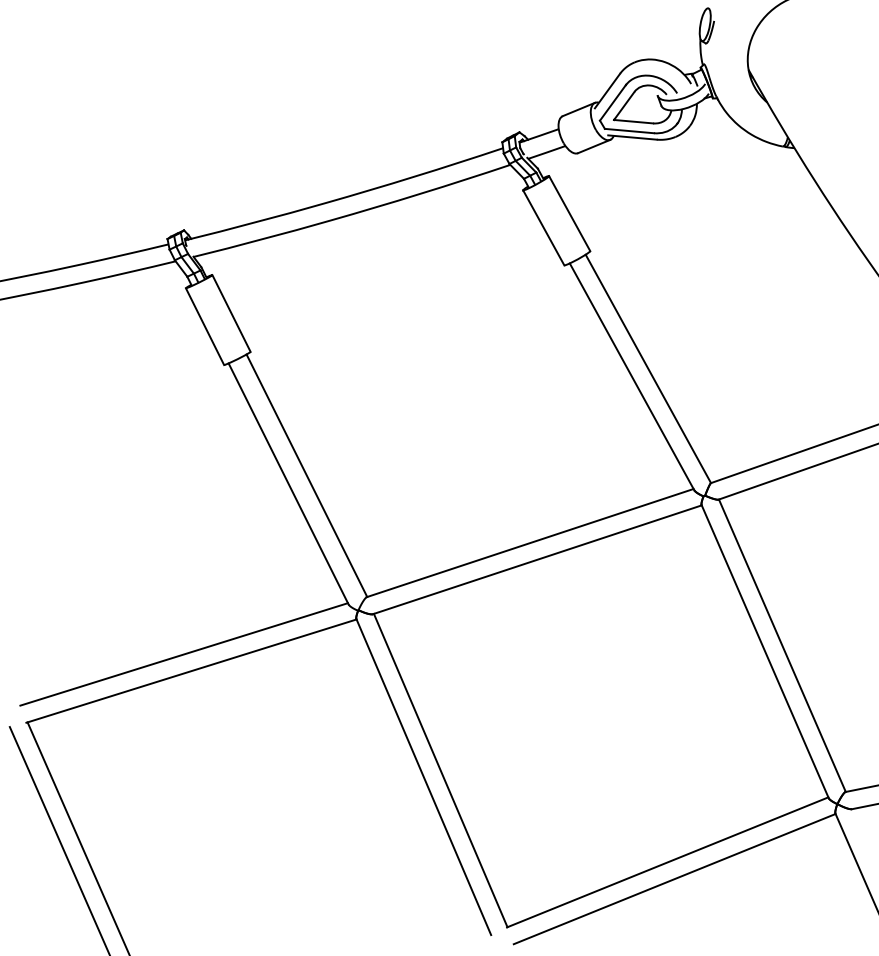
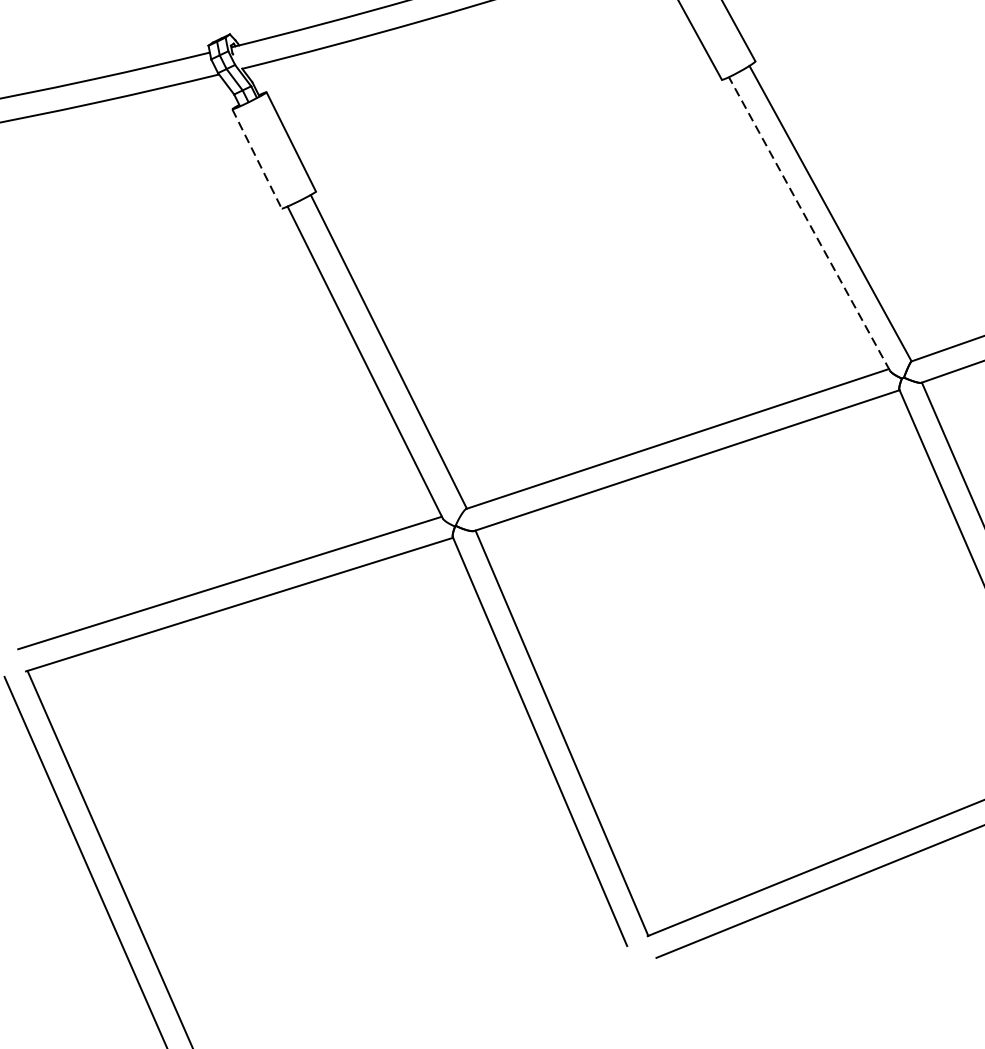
line: (205, 326) -> (257, 158), solid -> dashed
line: (631, 376) -> (808, 223), solid -> dashed

